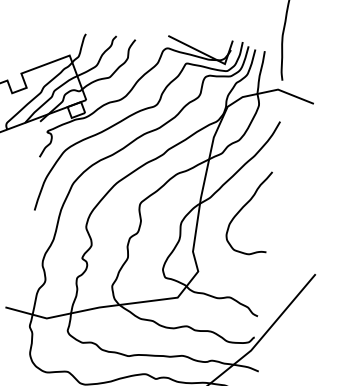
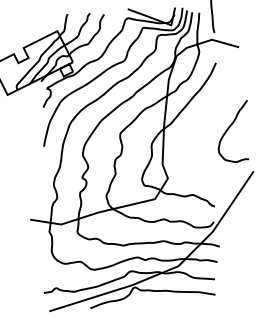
curve: (245, 206) -> (230, 127), moved

